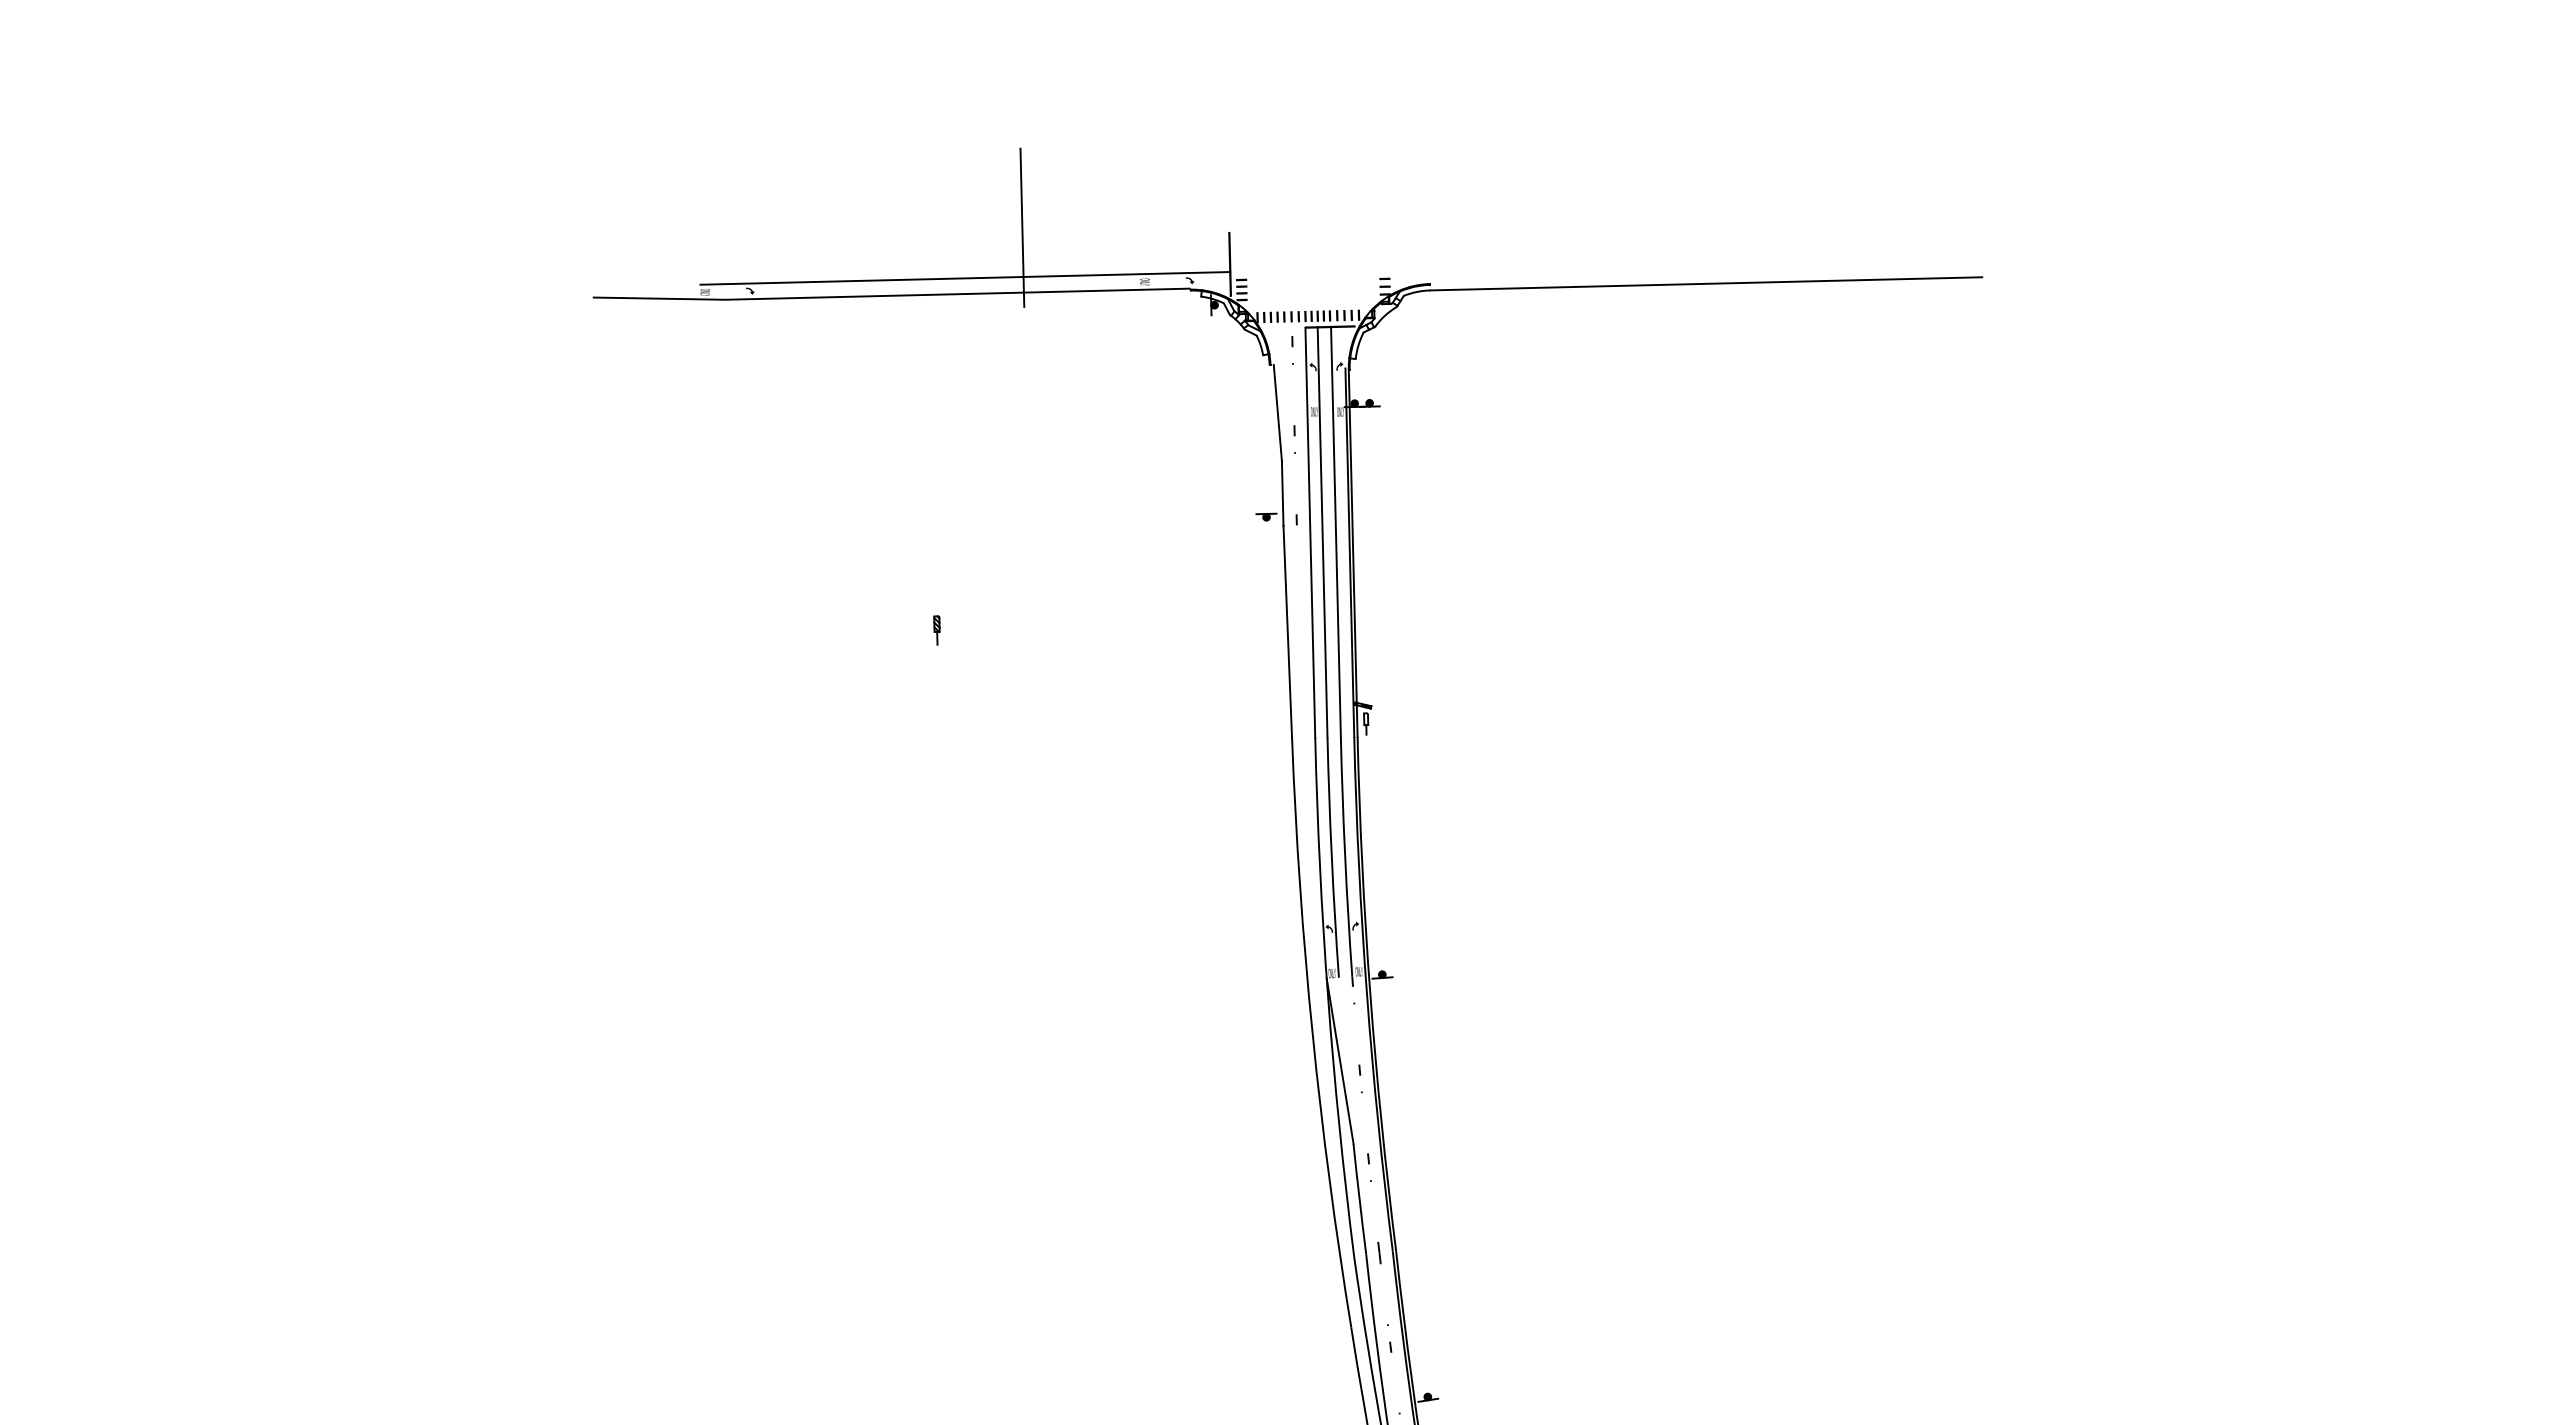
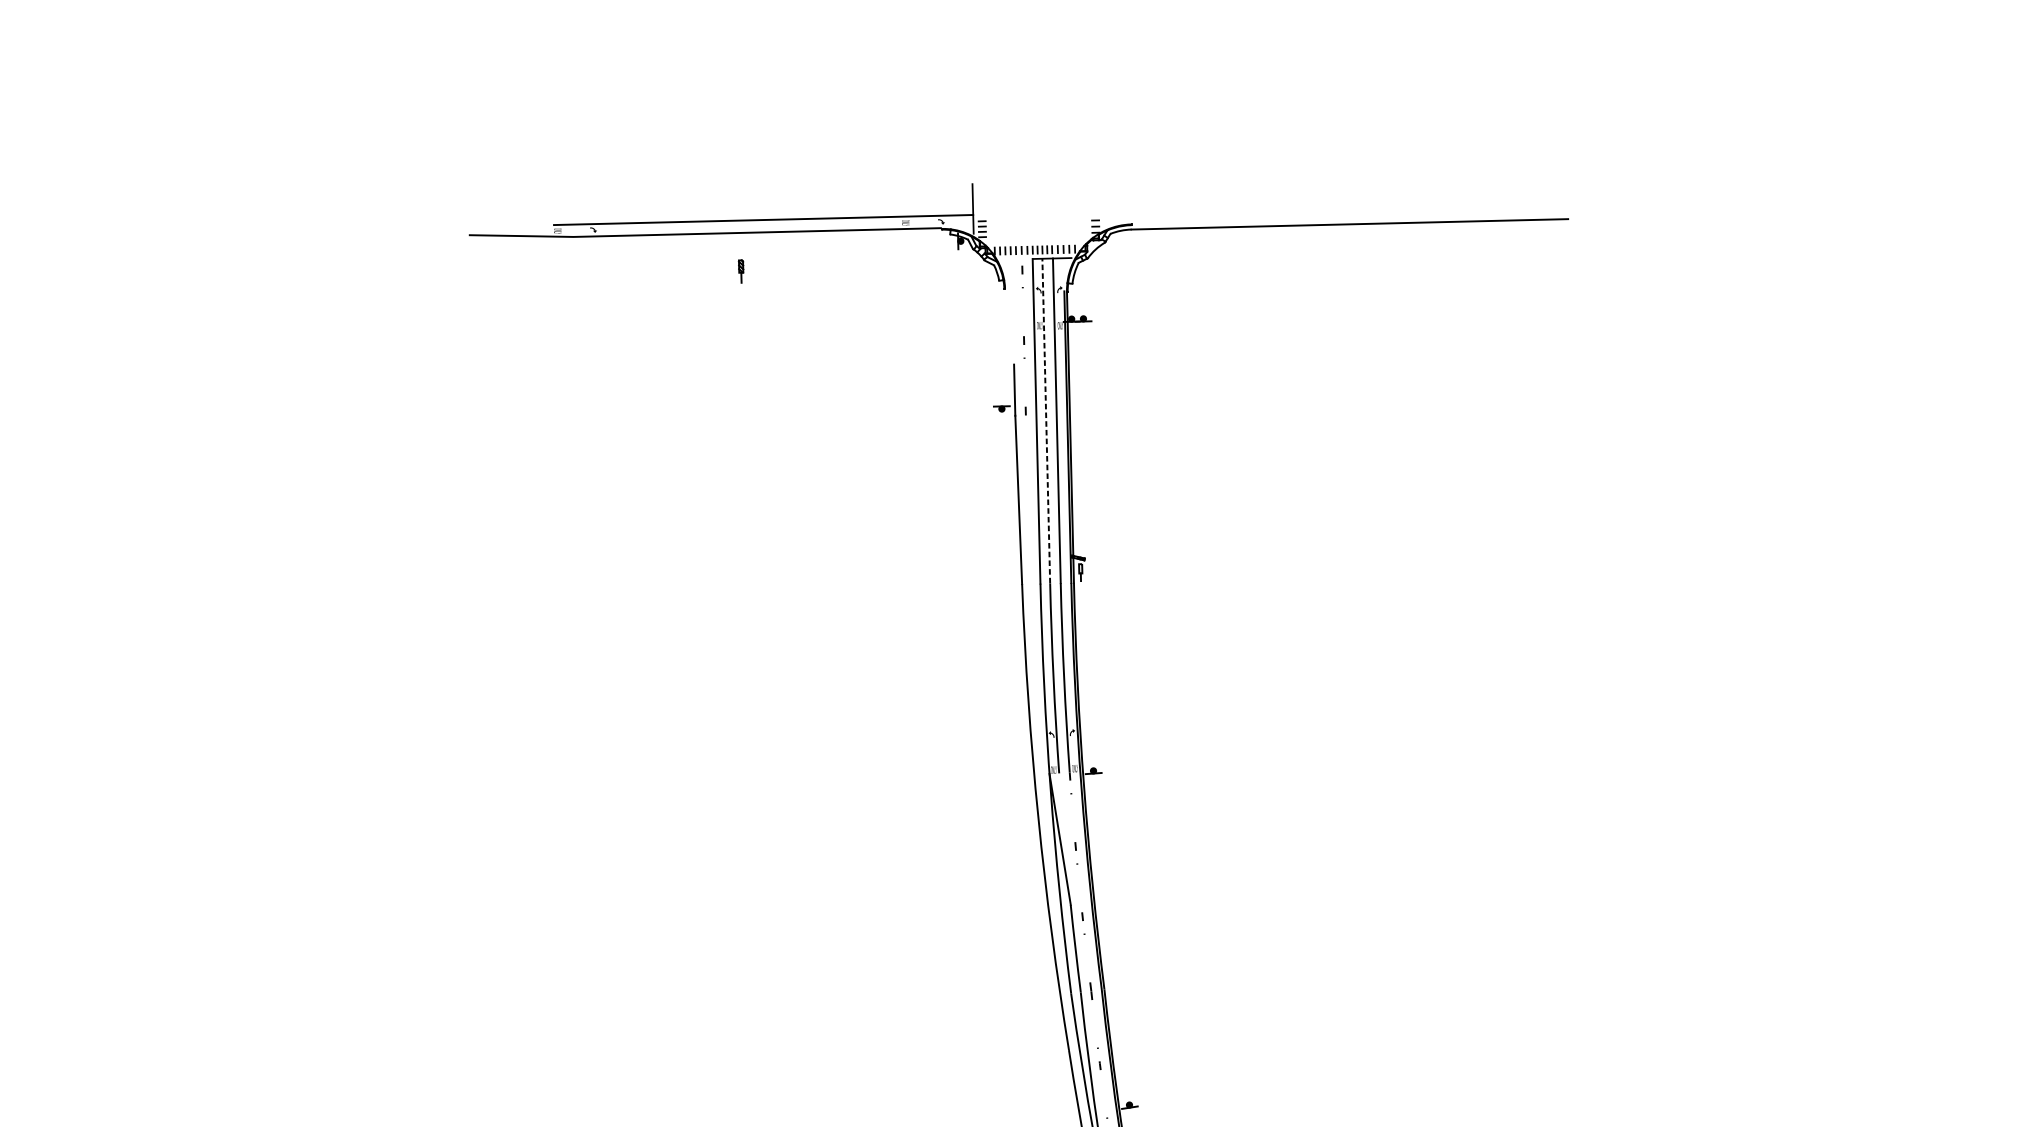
line: (1022, 227) -> (808, 179), removed
line: (1277, 412) -> (1010, 326), removed
line: (1322, 532) -> (1046, 421), solid -> dashed
part: (936, 630) -> (740, 271), moved

